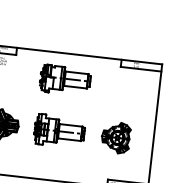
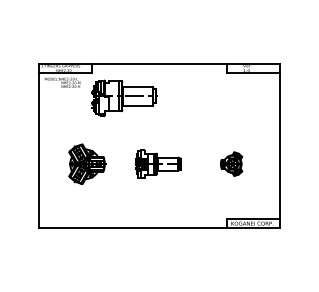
part: (65, 80) -> (124, 98), moved
part: (59, 130) -> (158, 163), size x0.7
part: (116, 137) -> (231, 163), size x0.6

